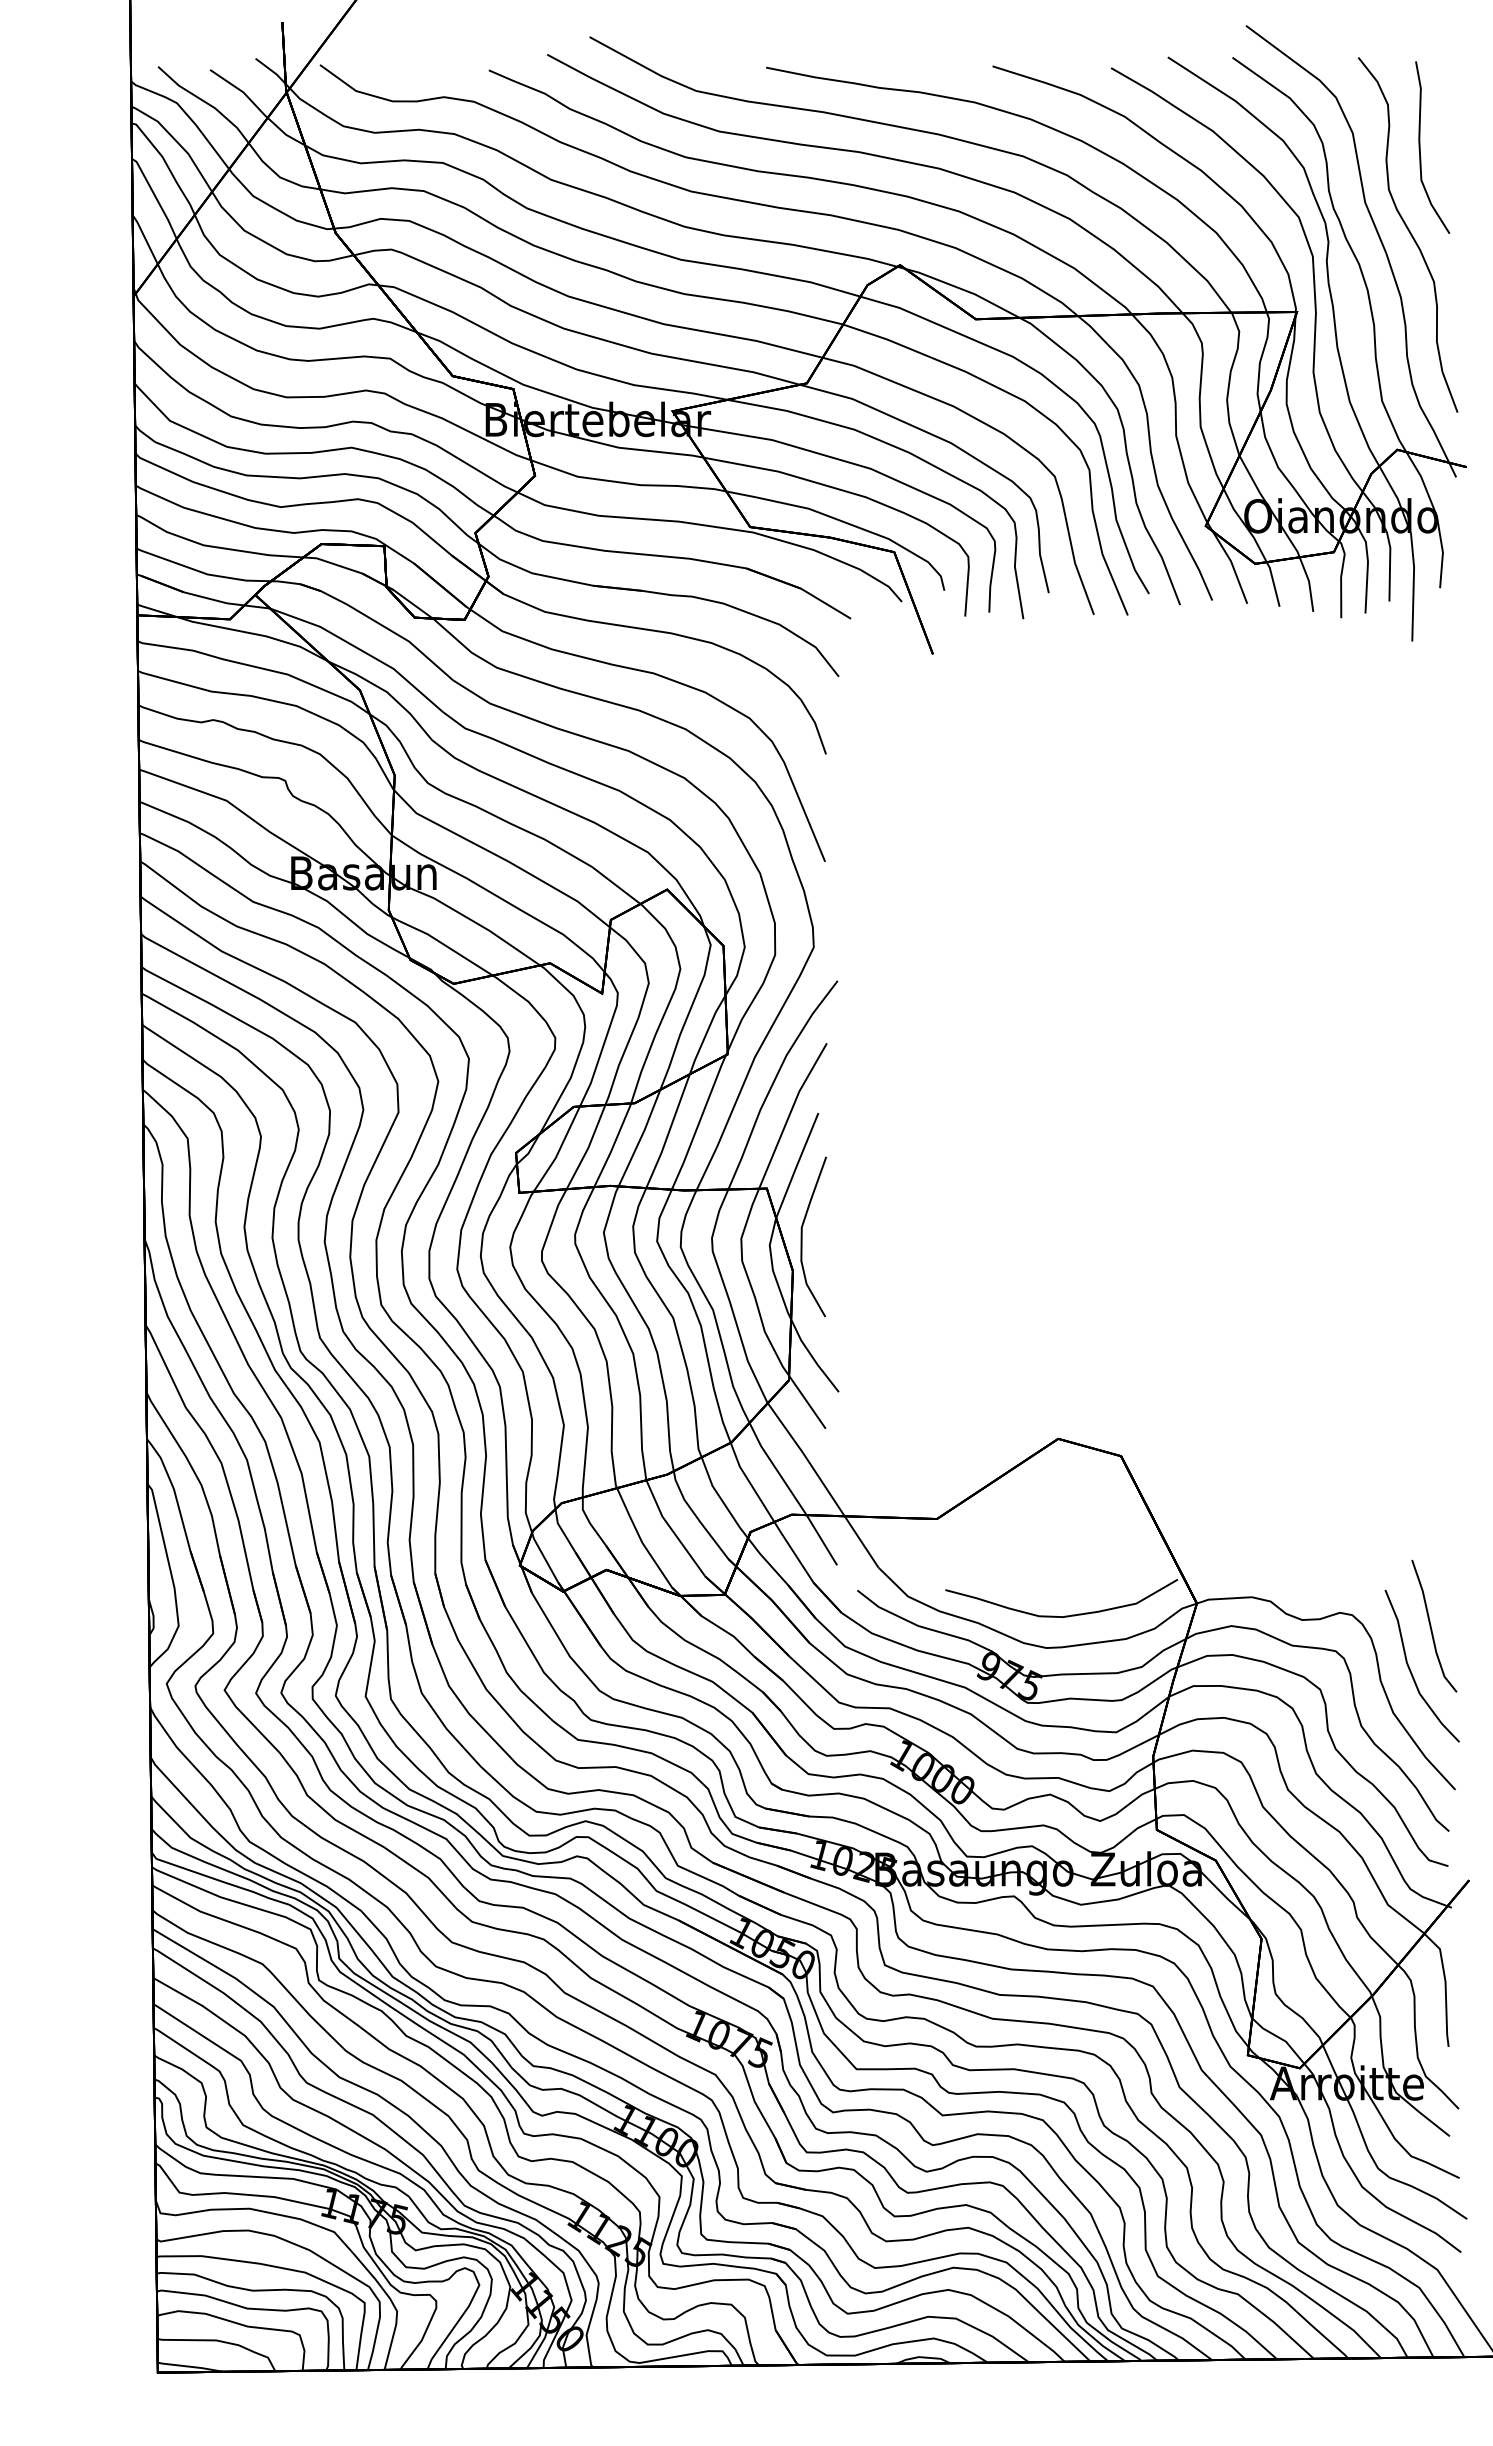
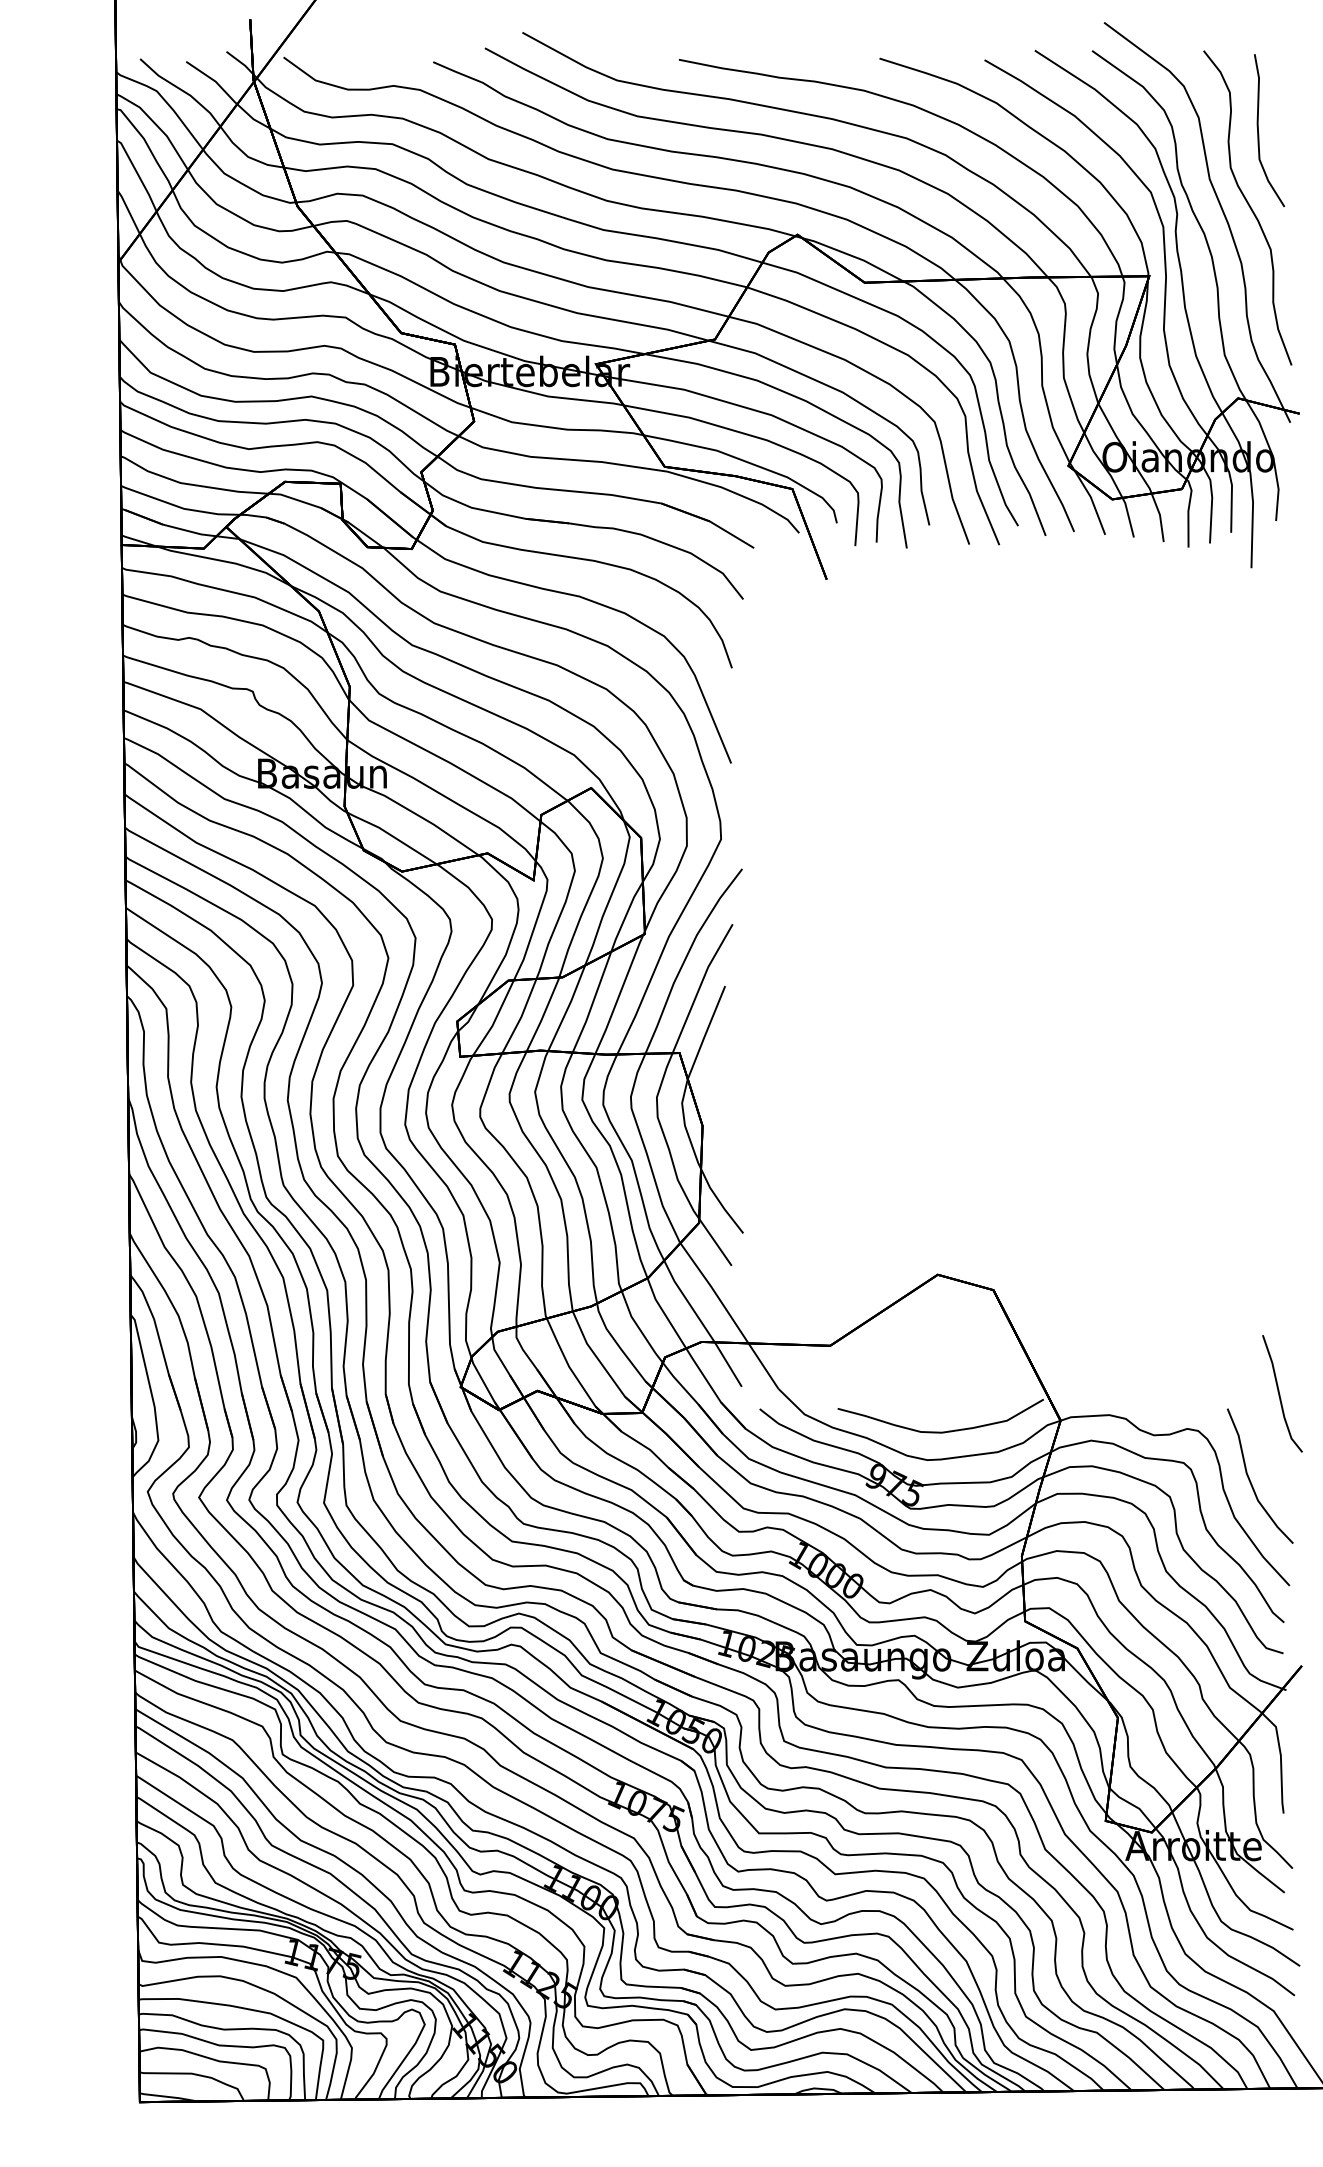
curve: (802, 1236) -> (711, 1095), removed
line: (1431, 1625) -> (1279, 1393), moved

